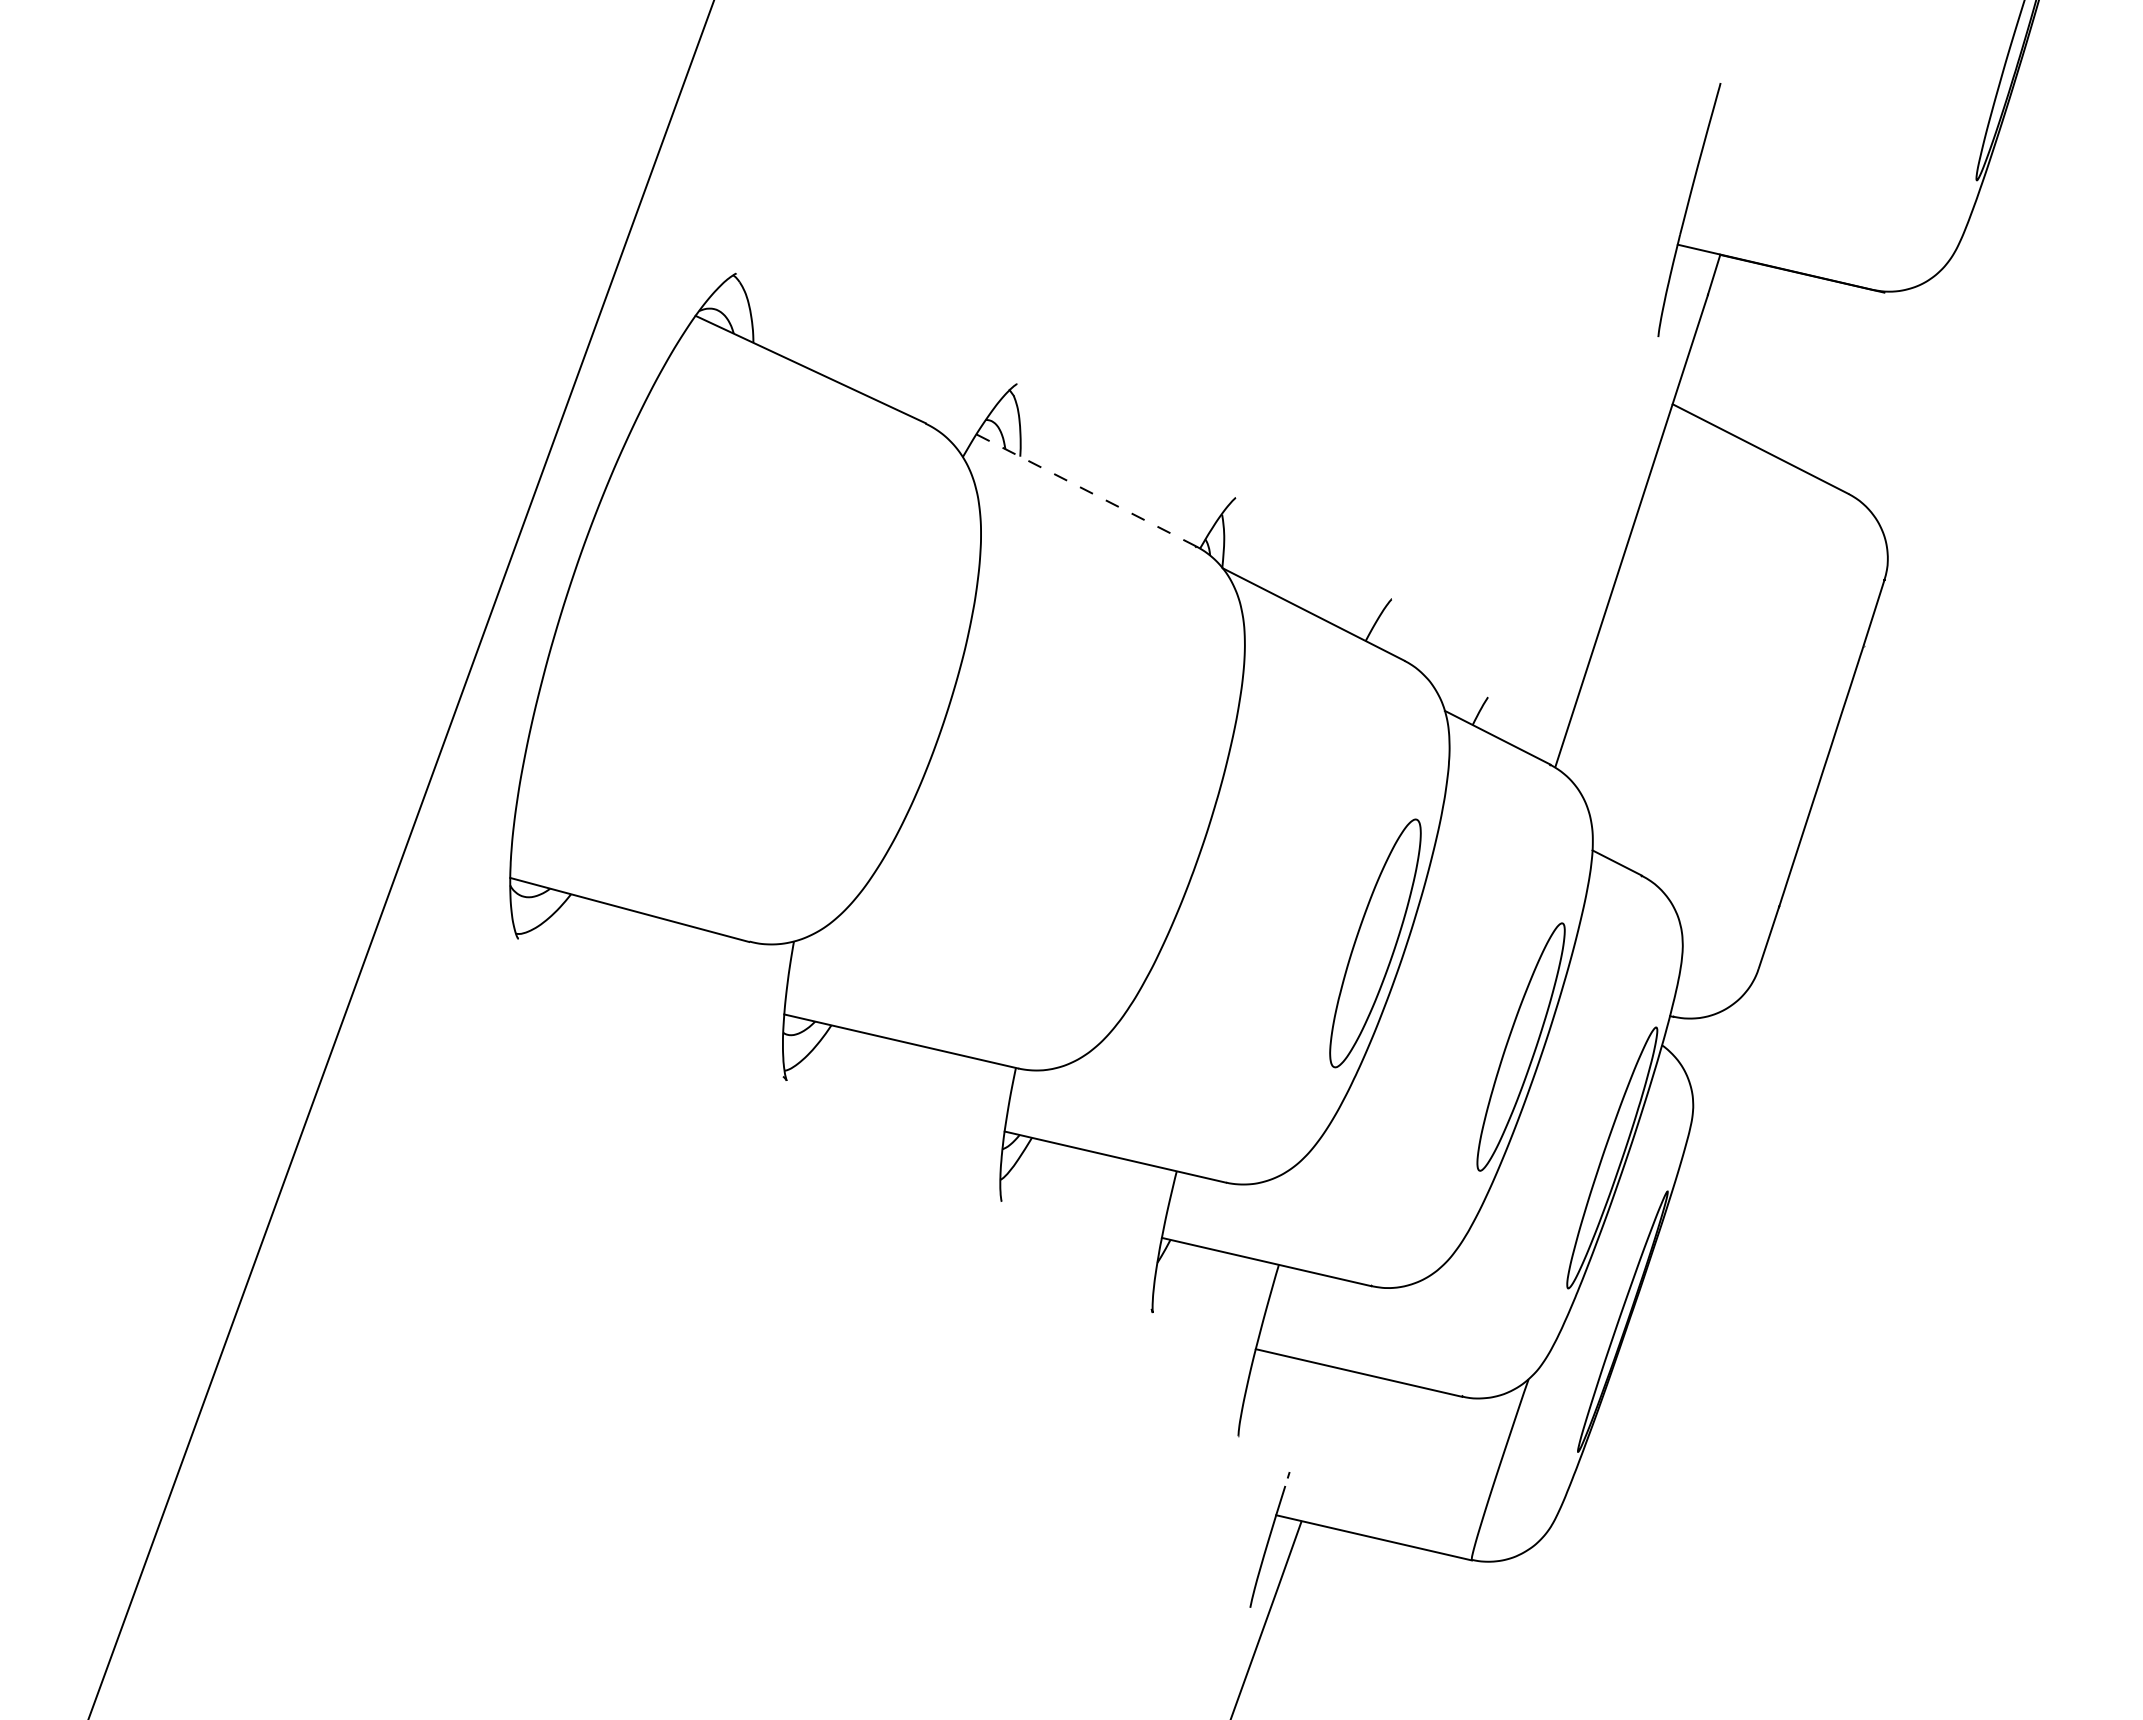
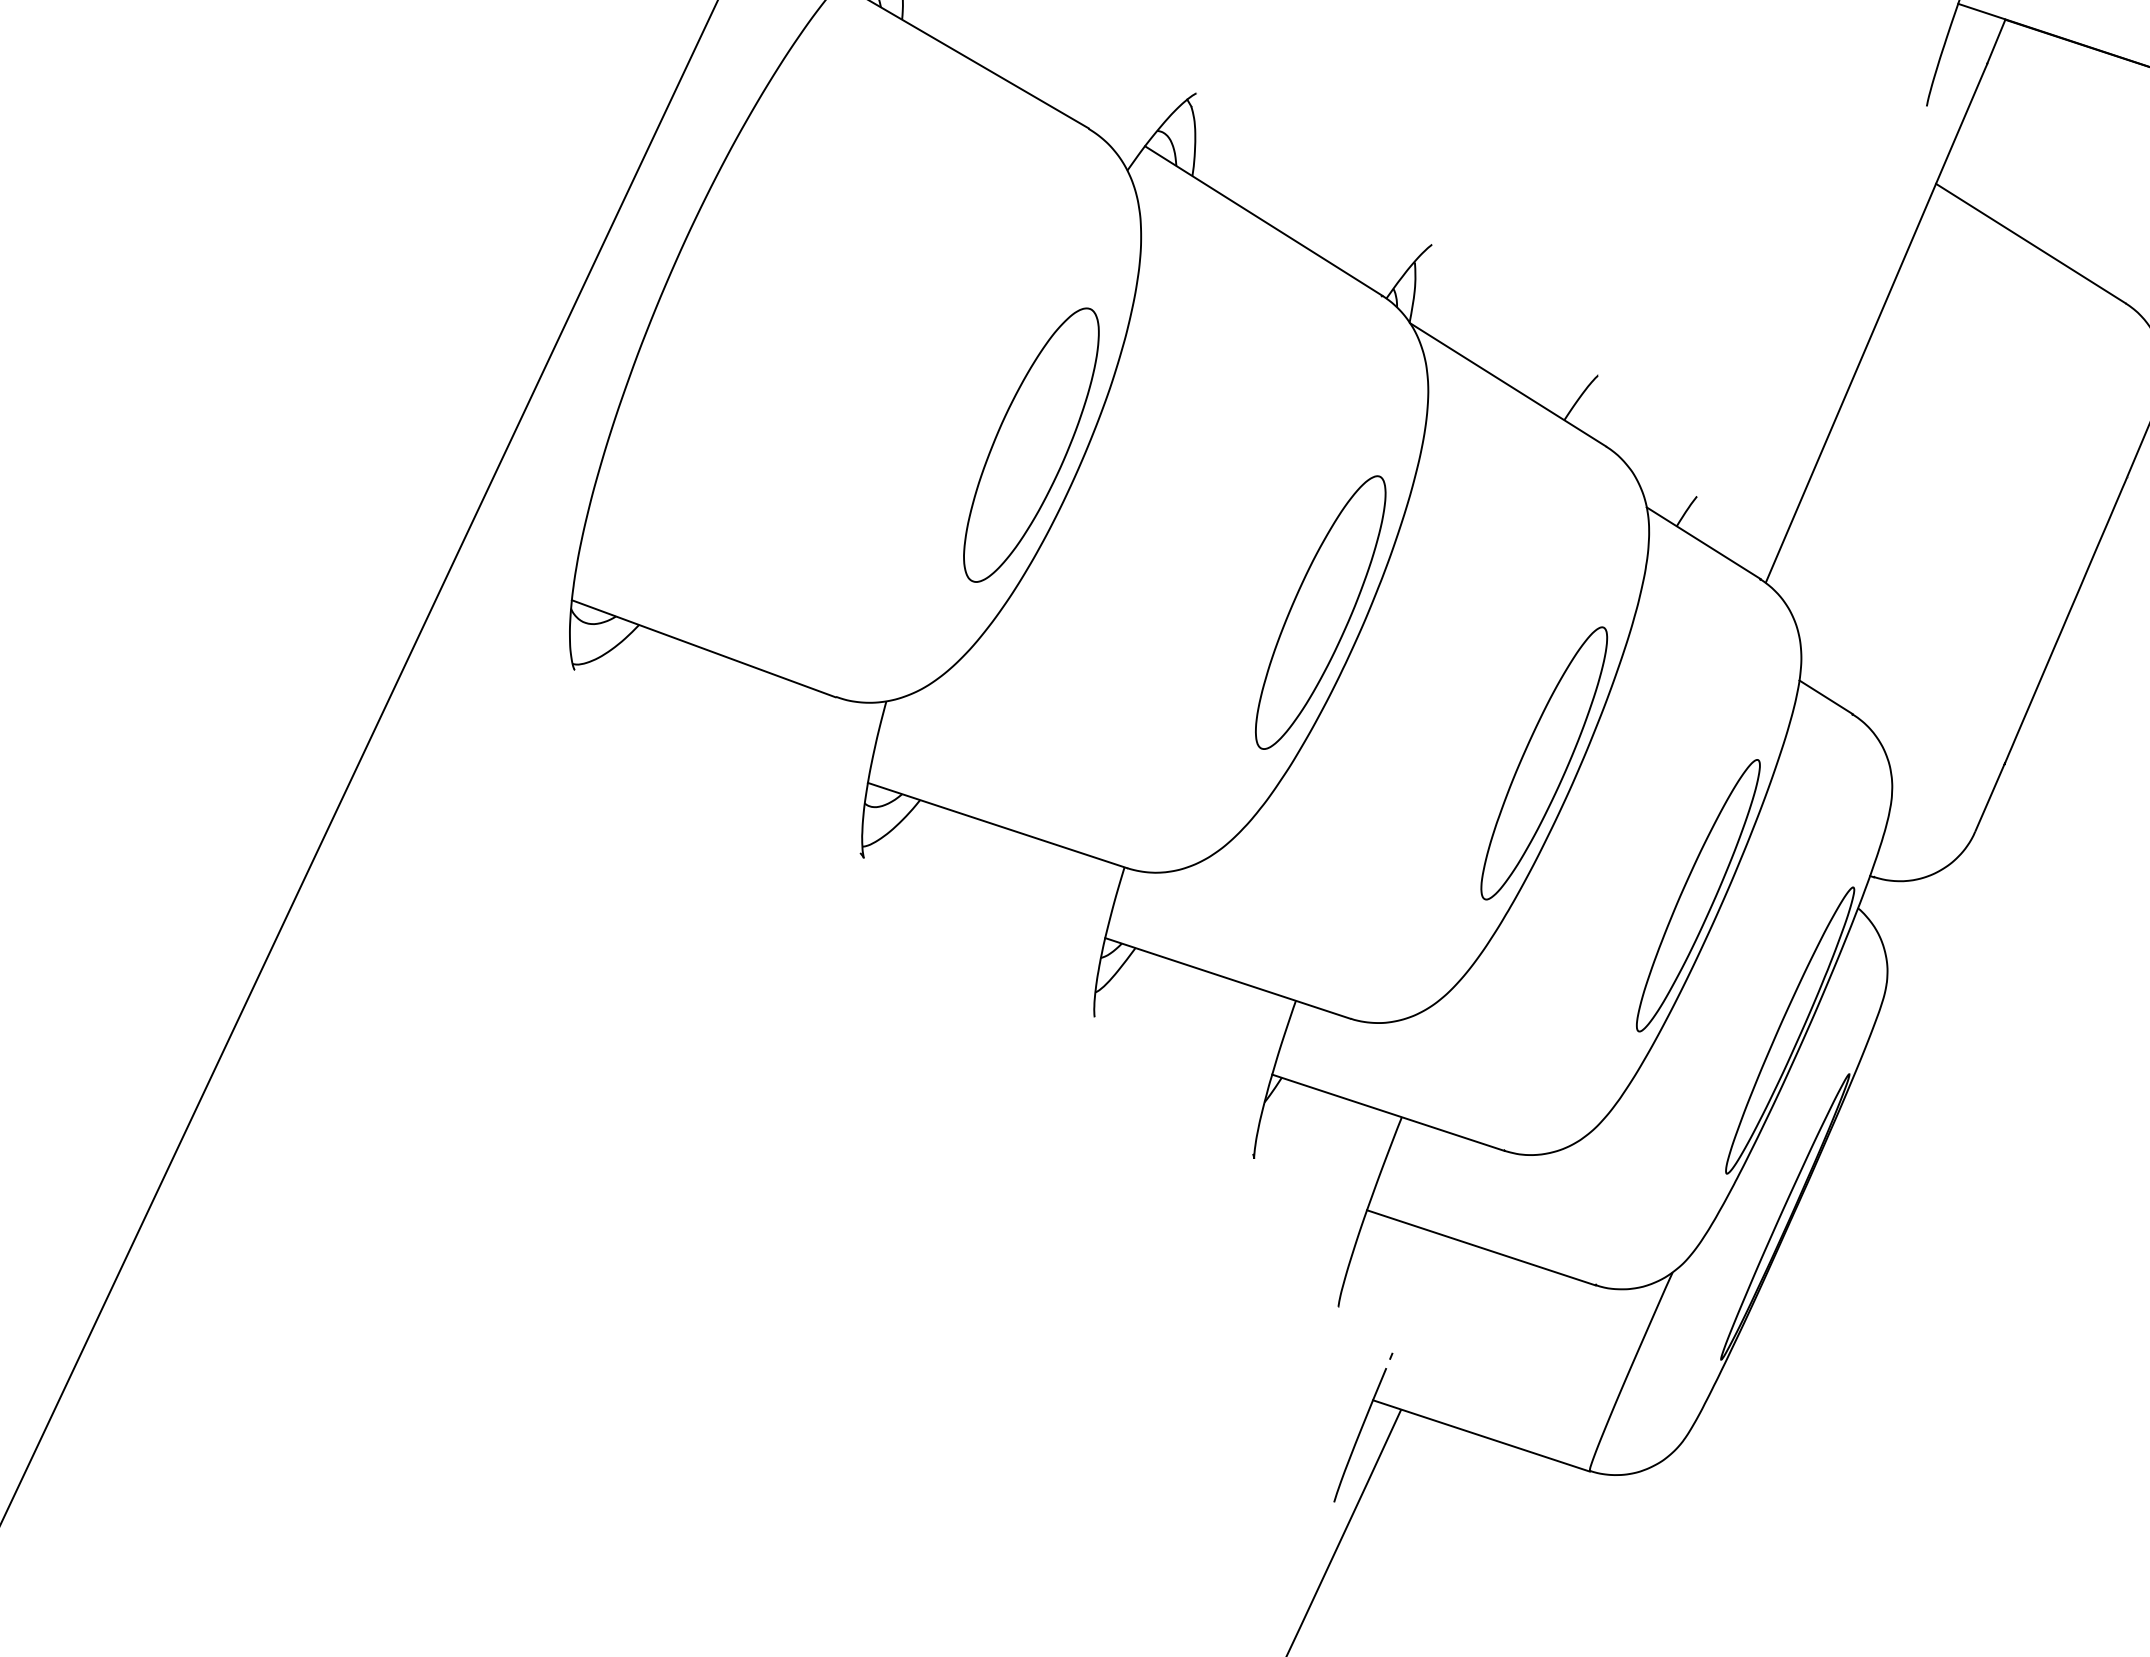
line: (1085, 490) -> (1262, 221), dashed -> solid
part: (900, 705) -> (1031, 445), added
part: (1167, 829) -> (1320, 613), added

